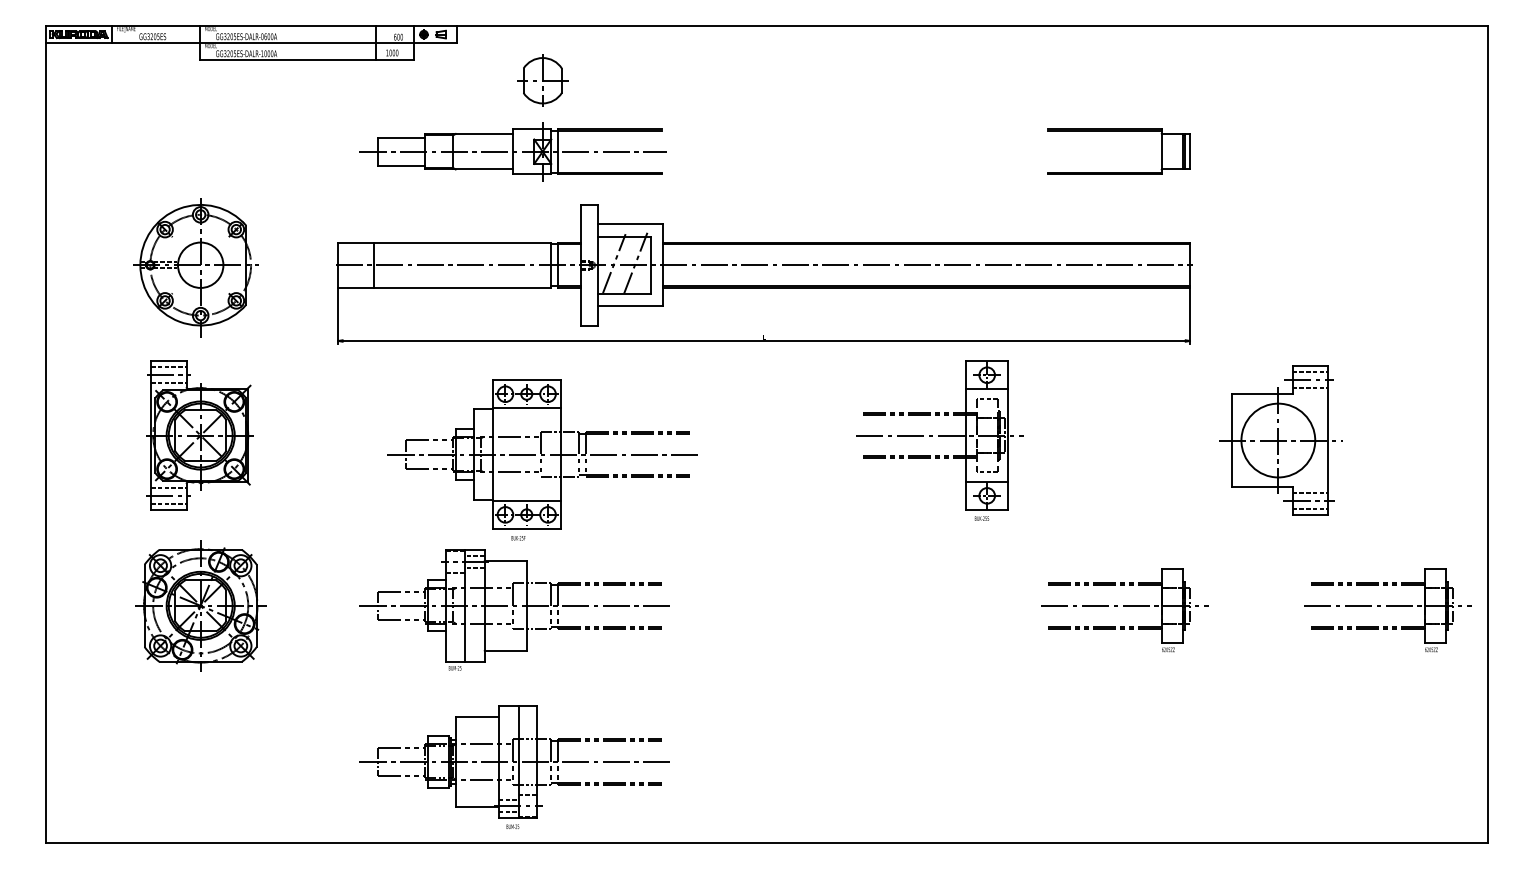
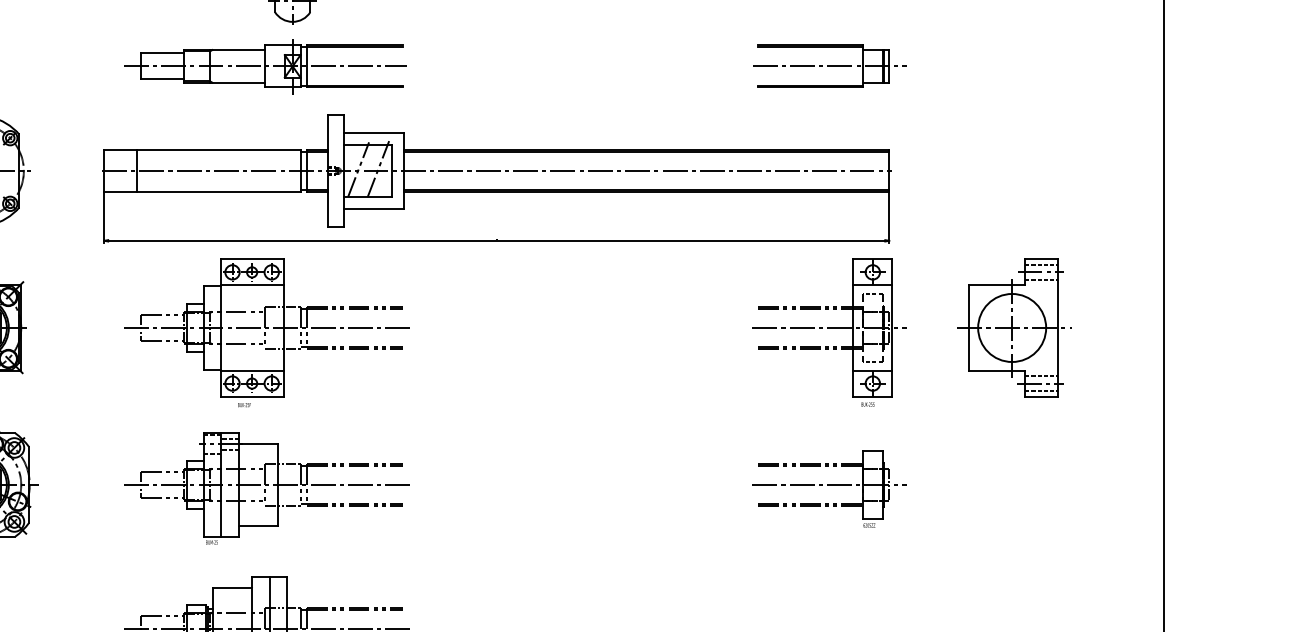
line: (1124, 151) -> (828, 66), added
part: (939, 440) -> (828, 332), moved
part: (1280, 440) -> (1014, 327), moved
part: (542, 459) -> (266, 332), moved
part: (1387, 610) -> (1071, 489), removed

